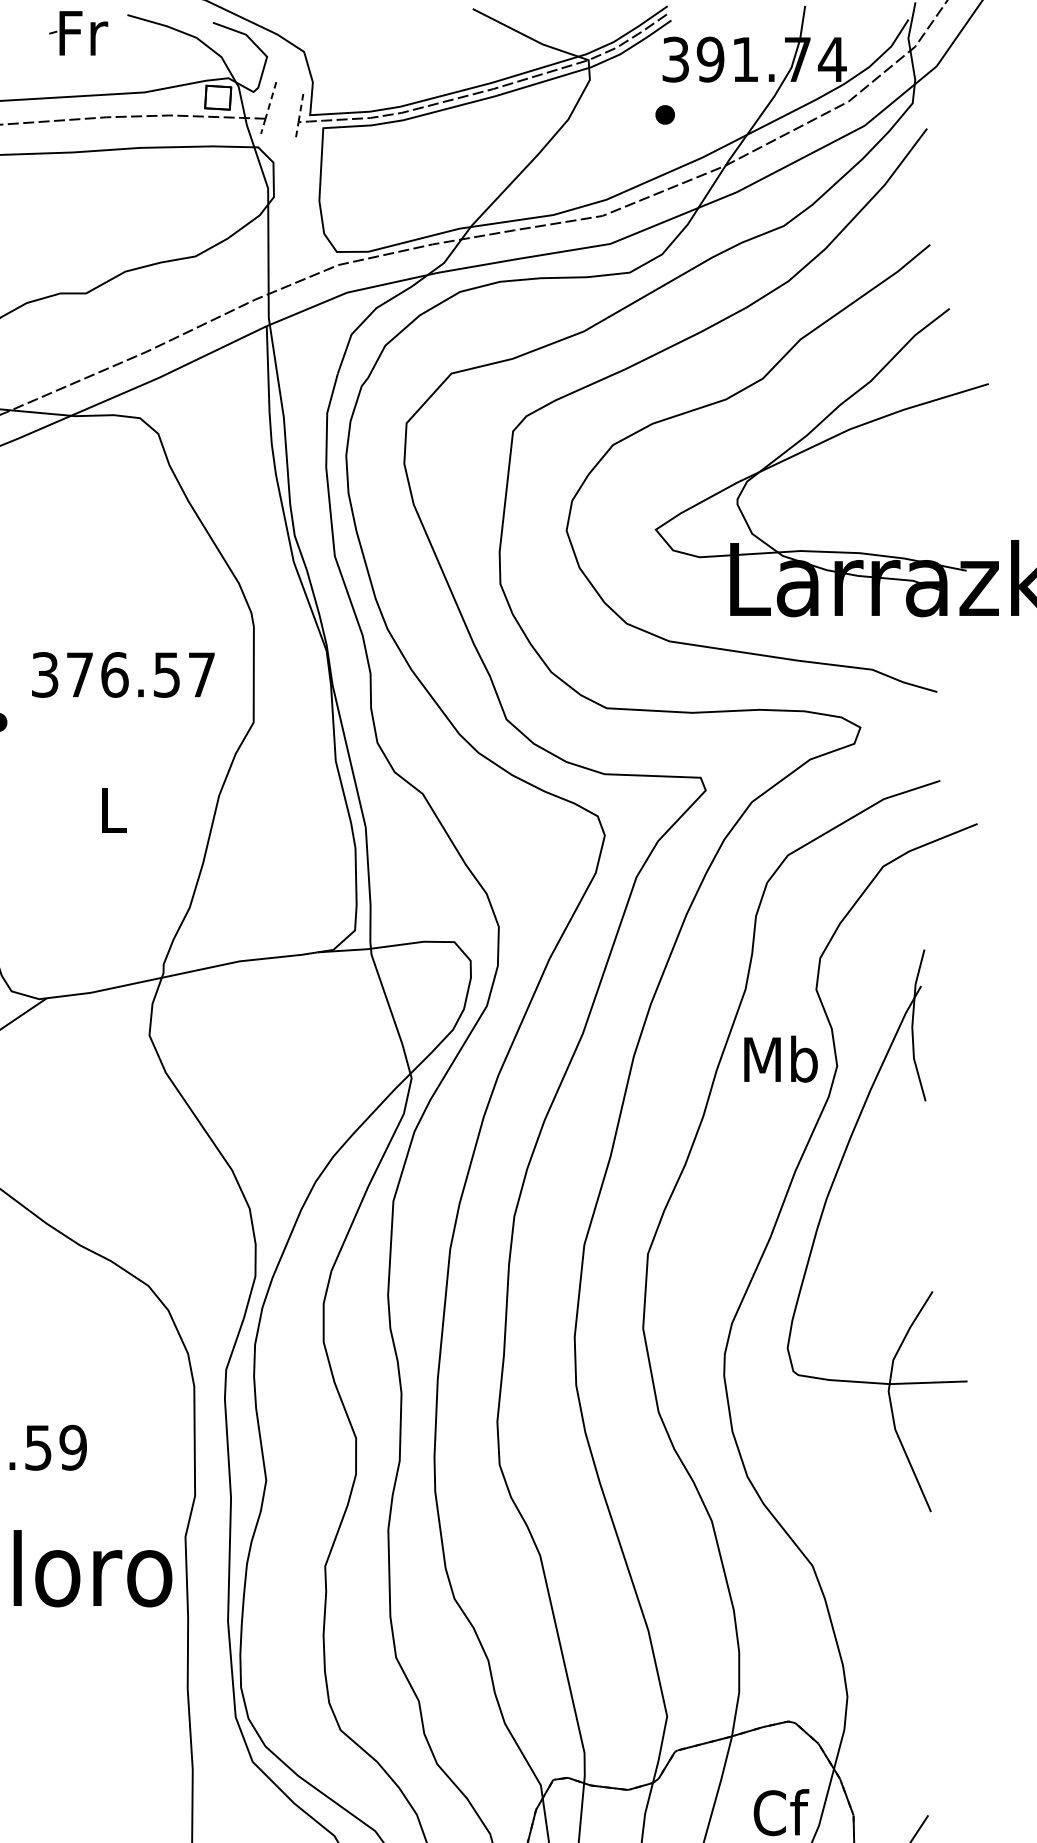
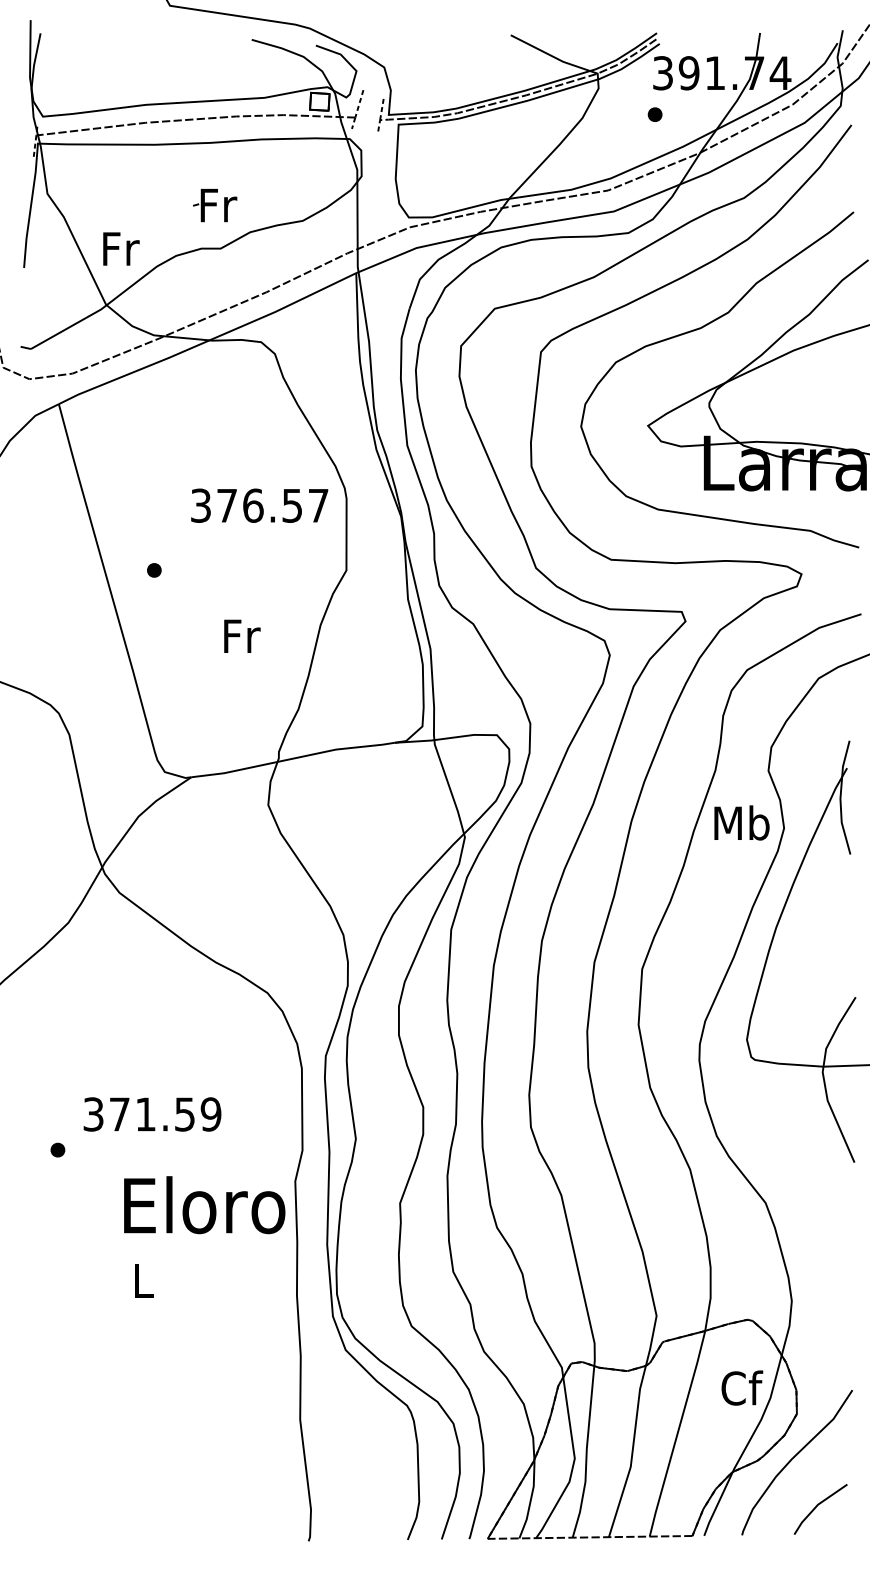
part: (79, 33) -> (215, 205), moved
text: (123, 674) -> (259, 505), moved
text: (115, 809) -> (242, 635), L -> Fr

